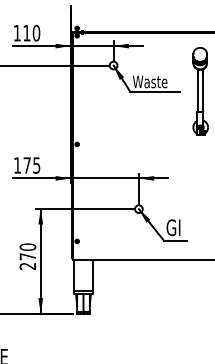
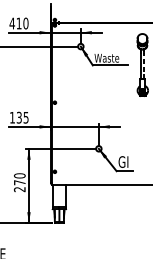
text: (17, 33) -> (12, 23), 110 -> 410
line: (202, 92) -> (144, 65), solid -> dashed
text: (26, 165) -> (18, 117), 175 -> 135

